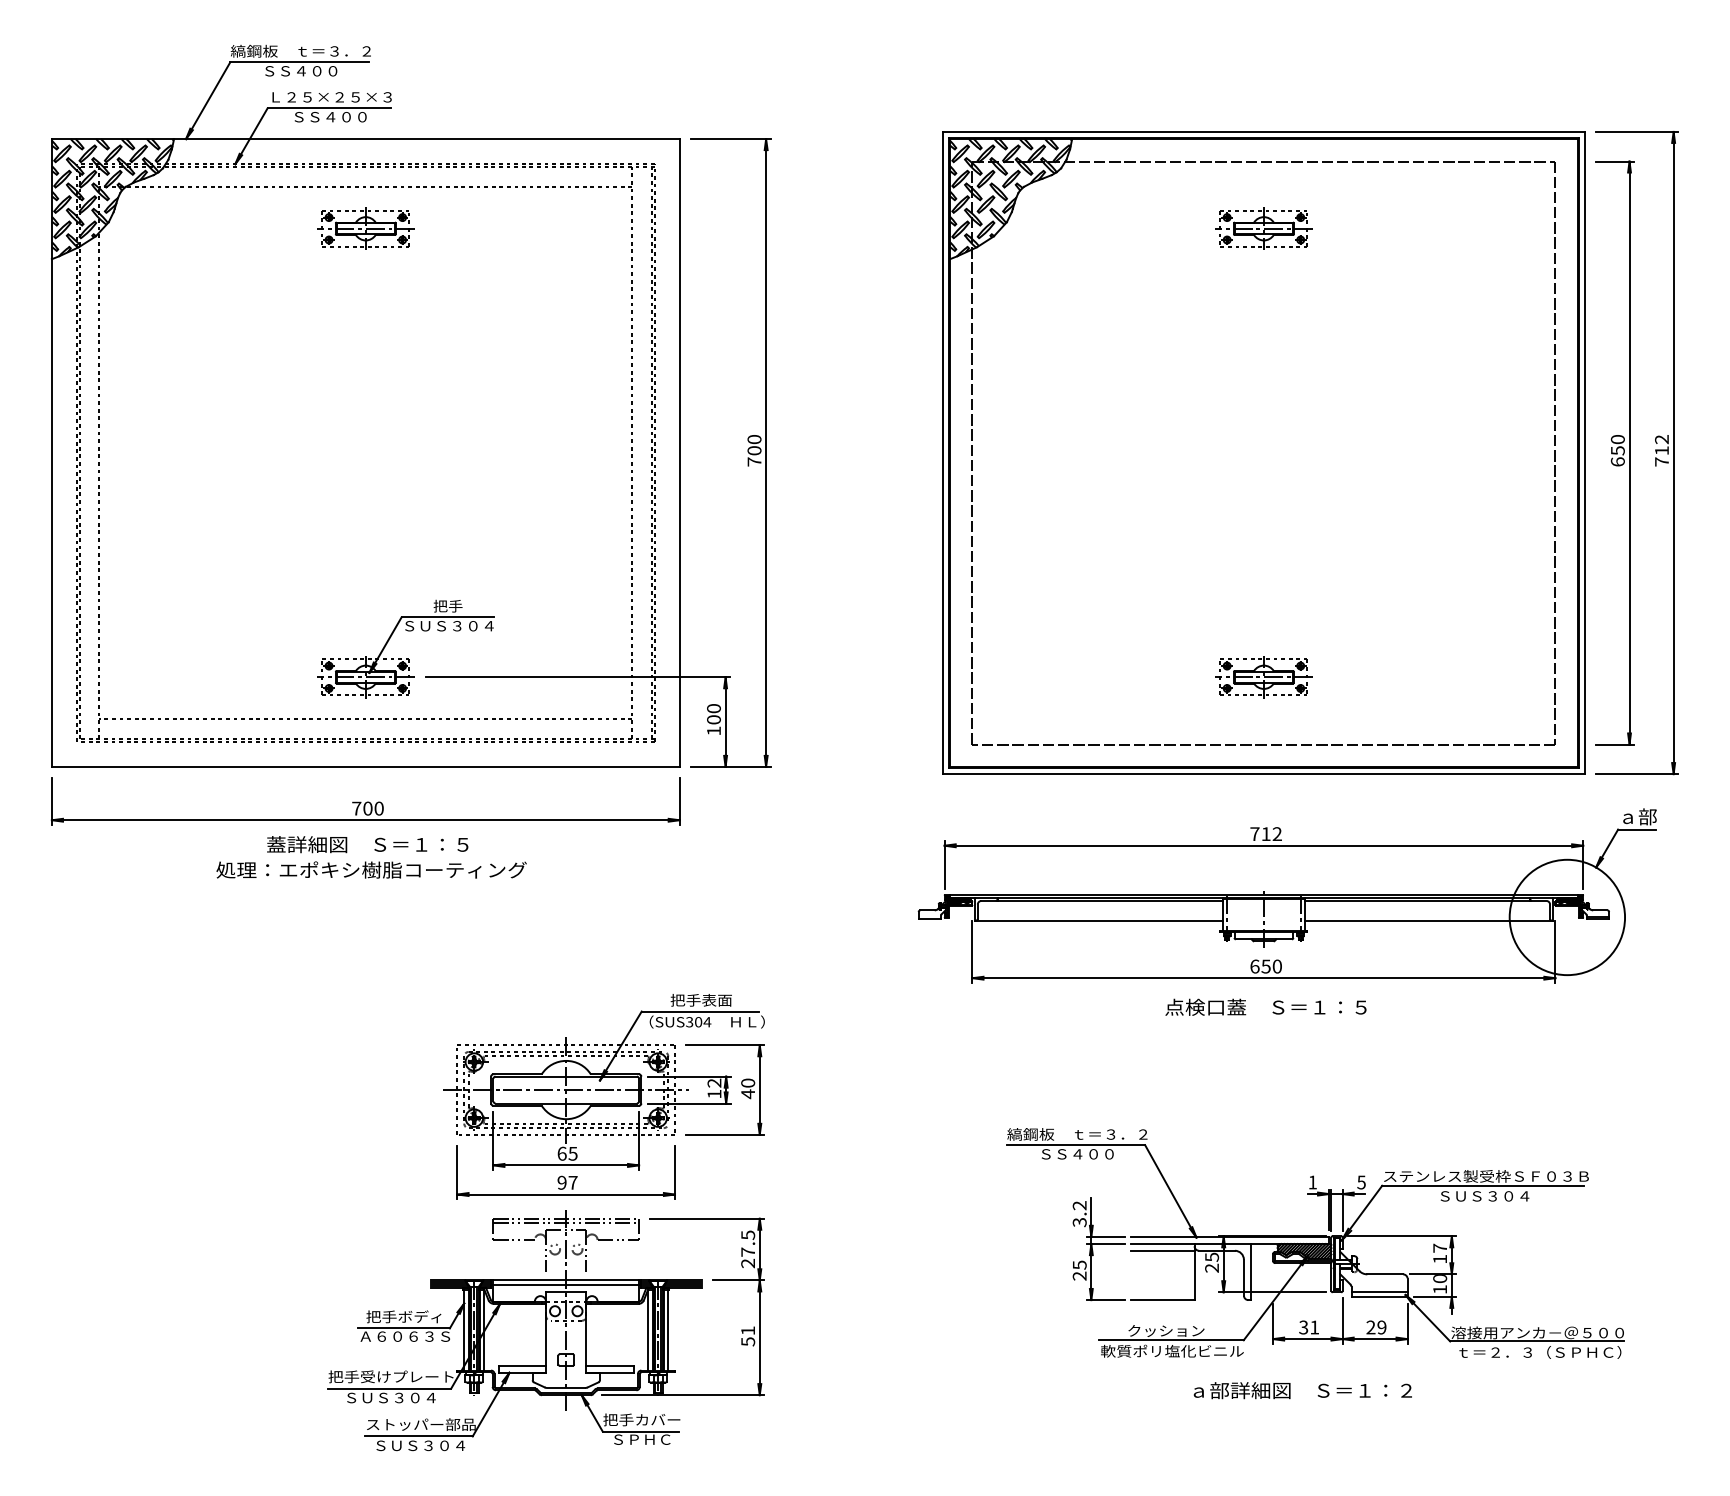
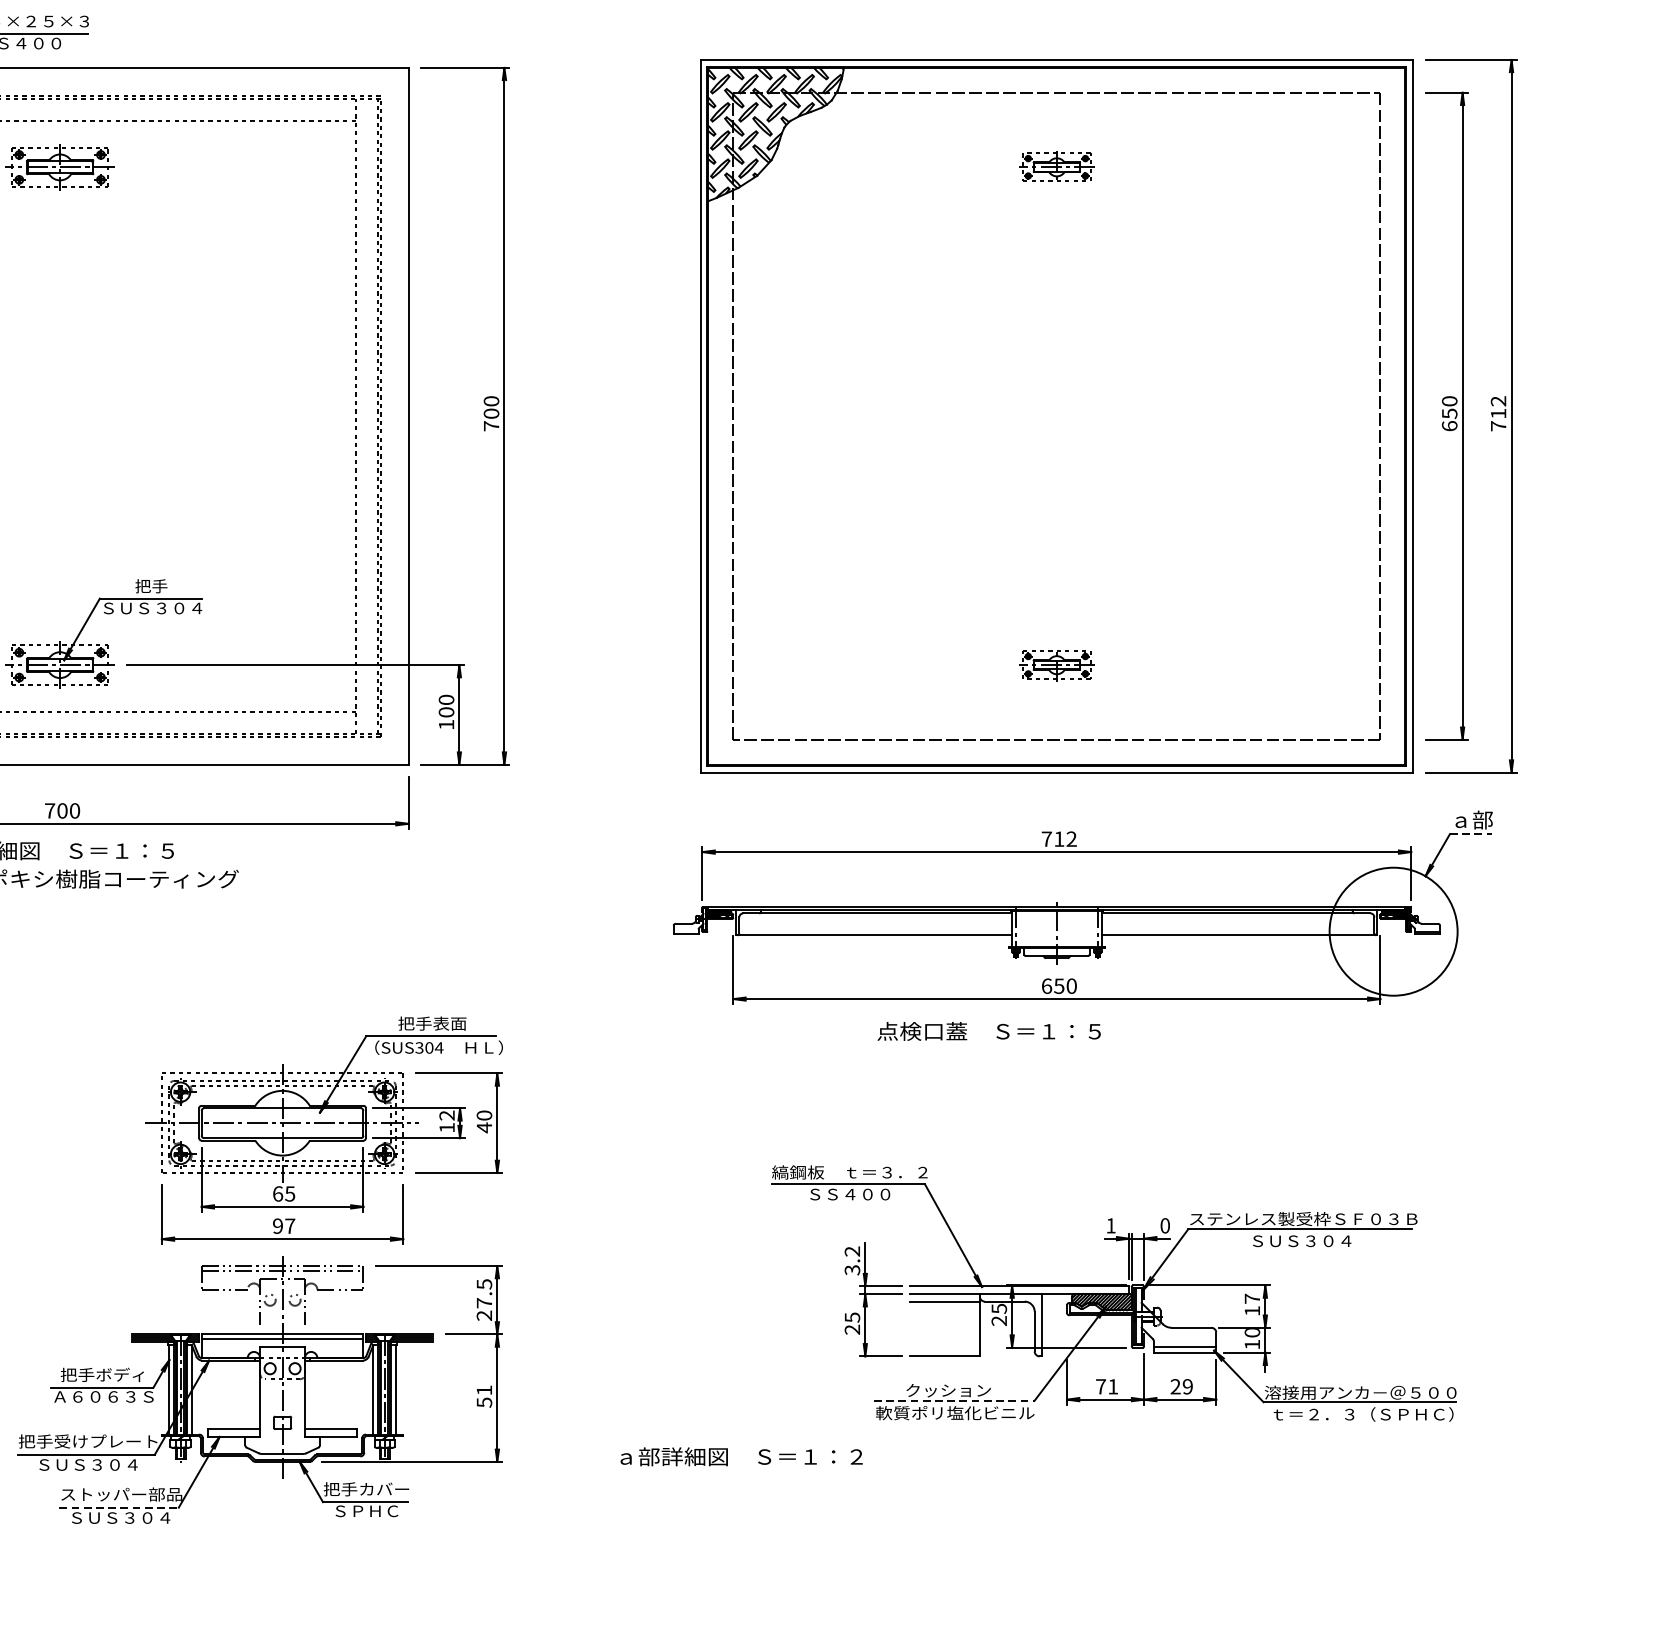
part: (1263, 228) -> (1056, 167), size x0.7
part: (1263, 677) -> (1056, 665), size x0.7
line: (1637, 829) -> (1471, 834), solid -> dashed
text: (1265, 1006) -> (988, 1030), moved
text: (1361, 1182) -> (1165, 1225), 5 -> 0
text: (1303, 1327) -> (1100, 1386), 31 -> 71
line: (1171, 1340) -> (954, 1401), solid -> dashed
text: (1302, 1390) -> (741, 1456), moved
line: (418, 1436) -> (118, 1507), solid -> dashed

